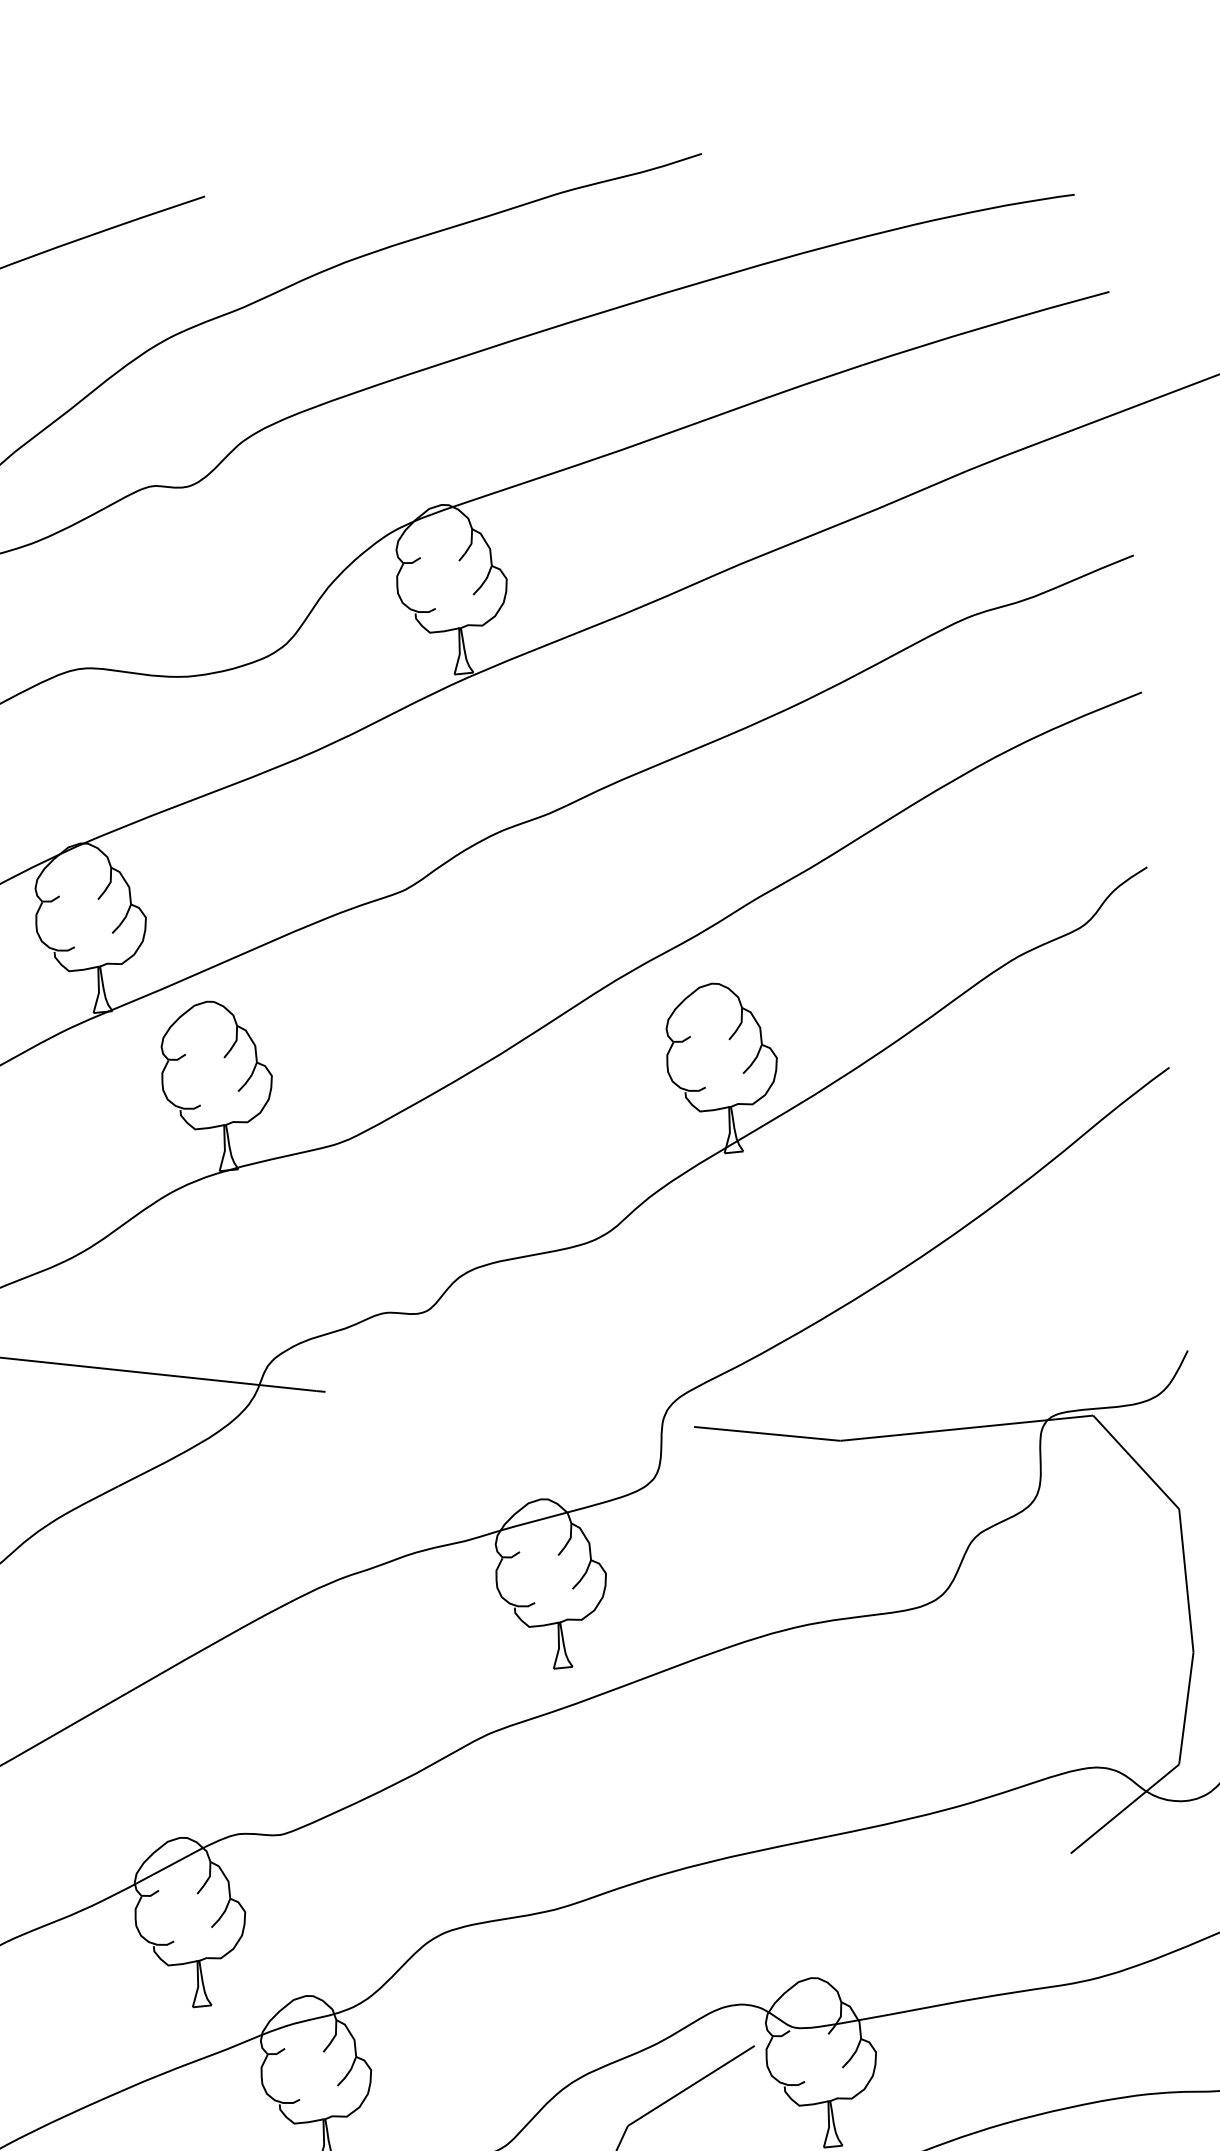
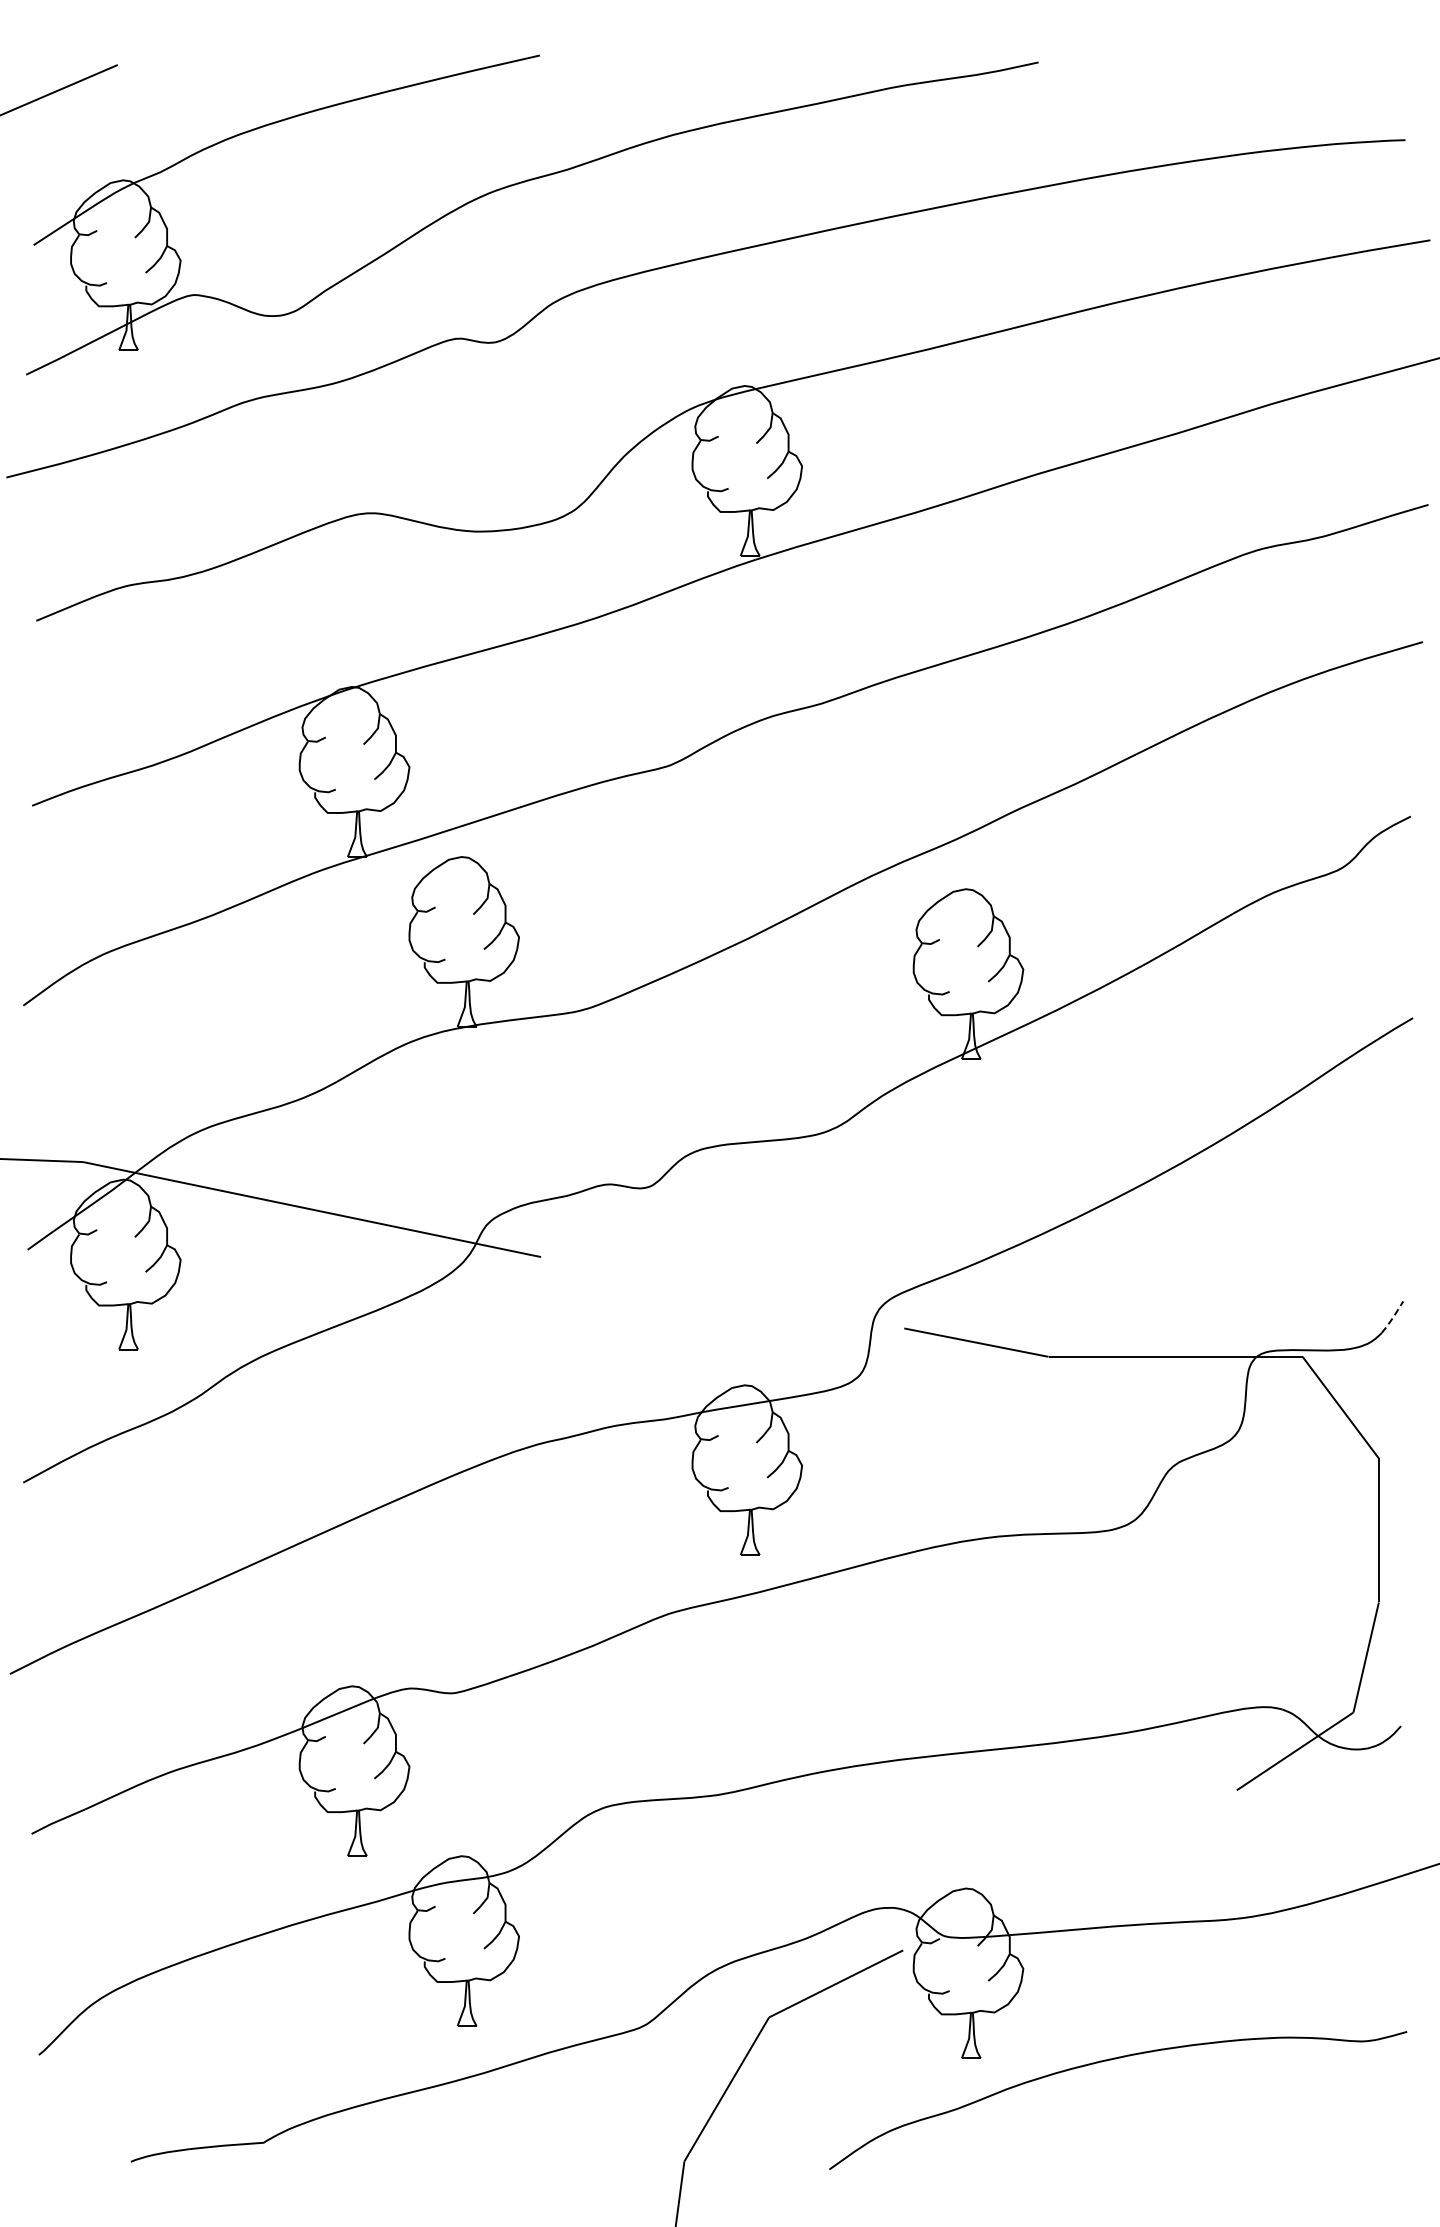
line: (1179, 1367) -> (1393, 1317), solid -> dashed

